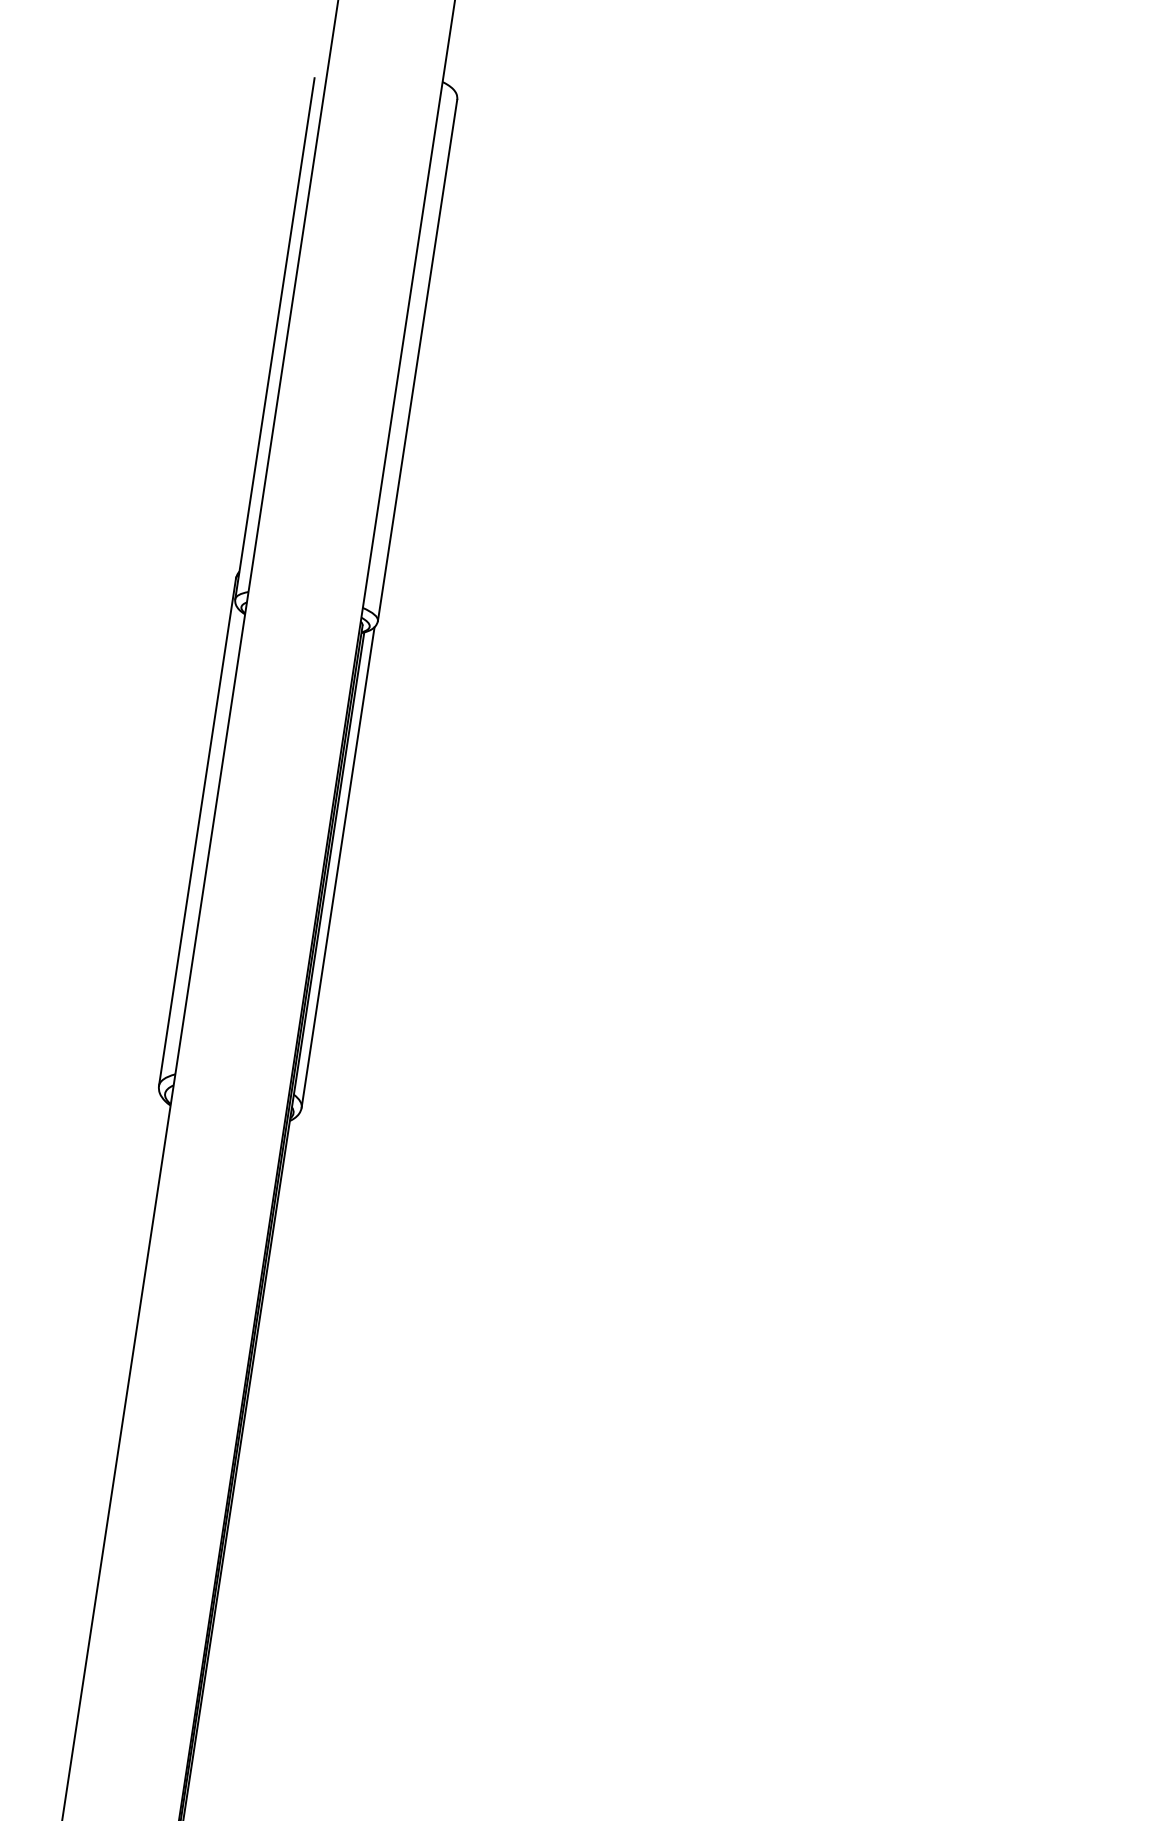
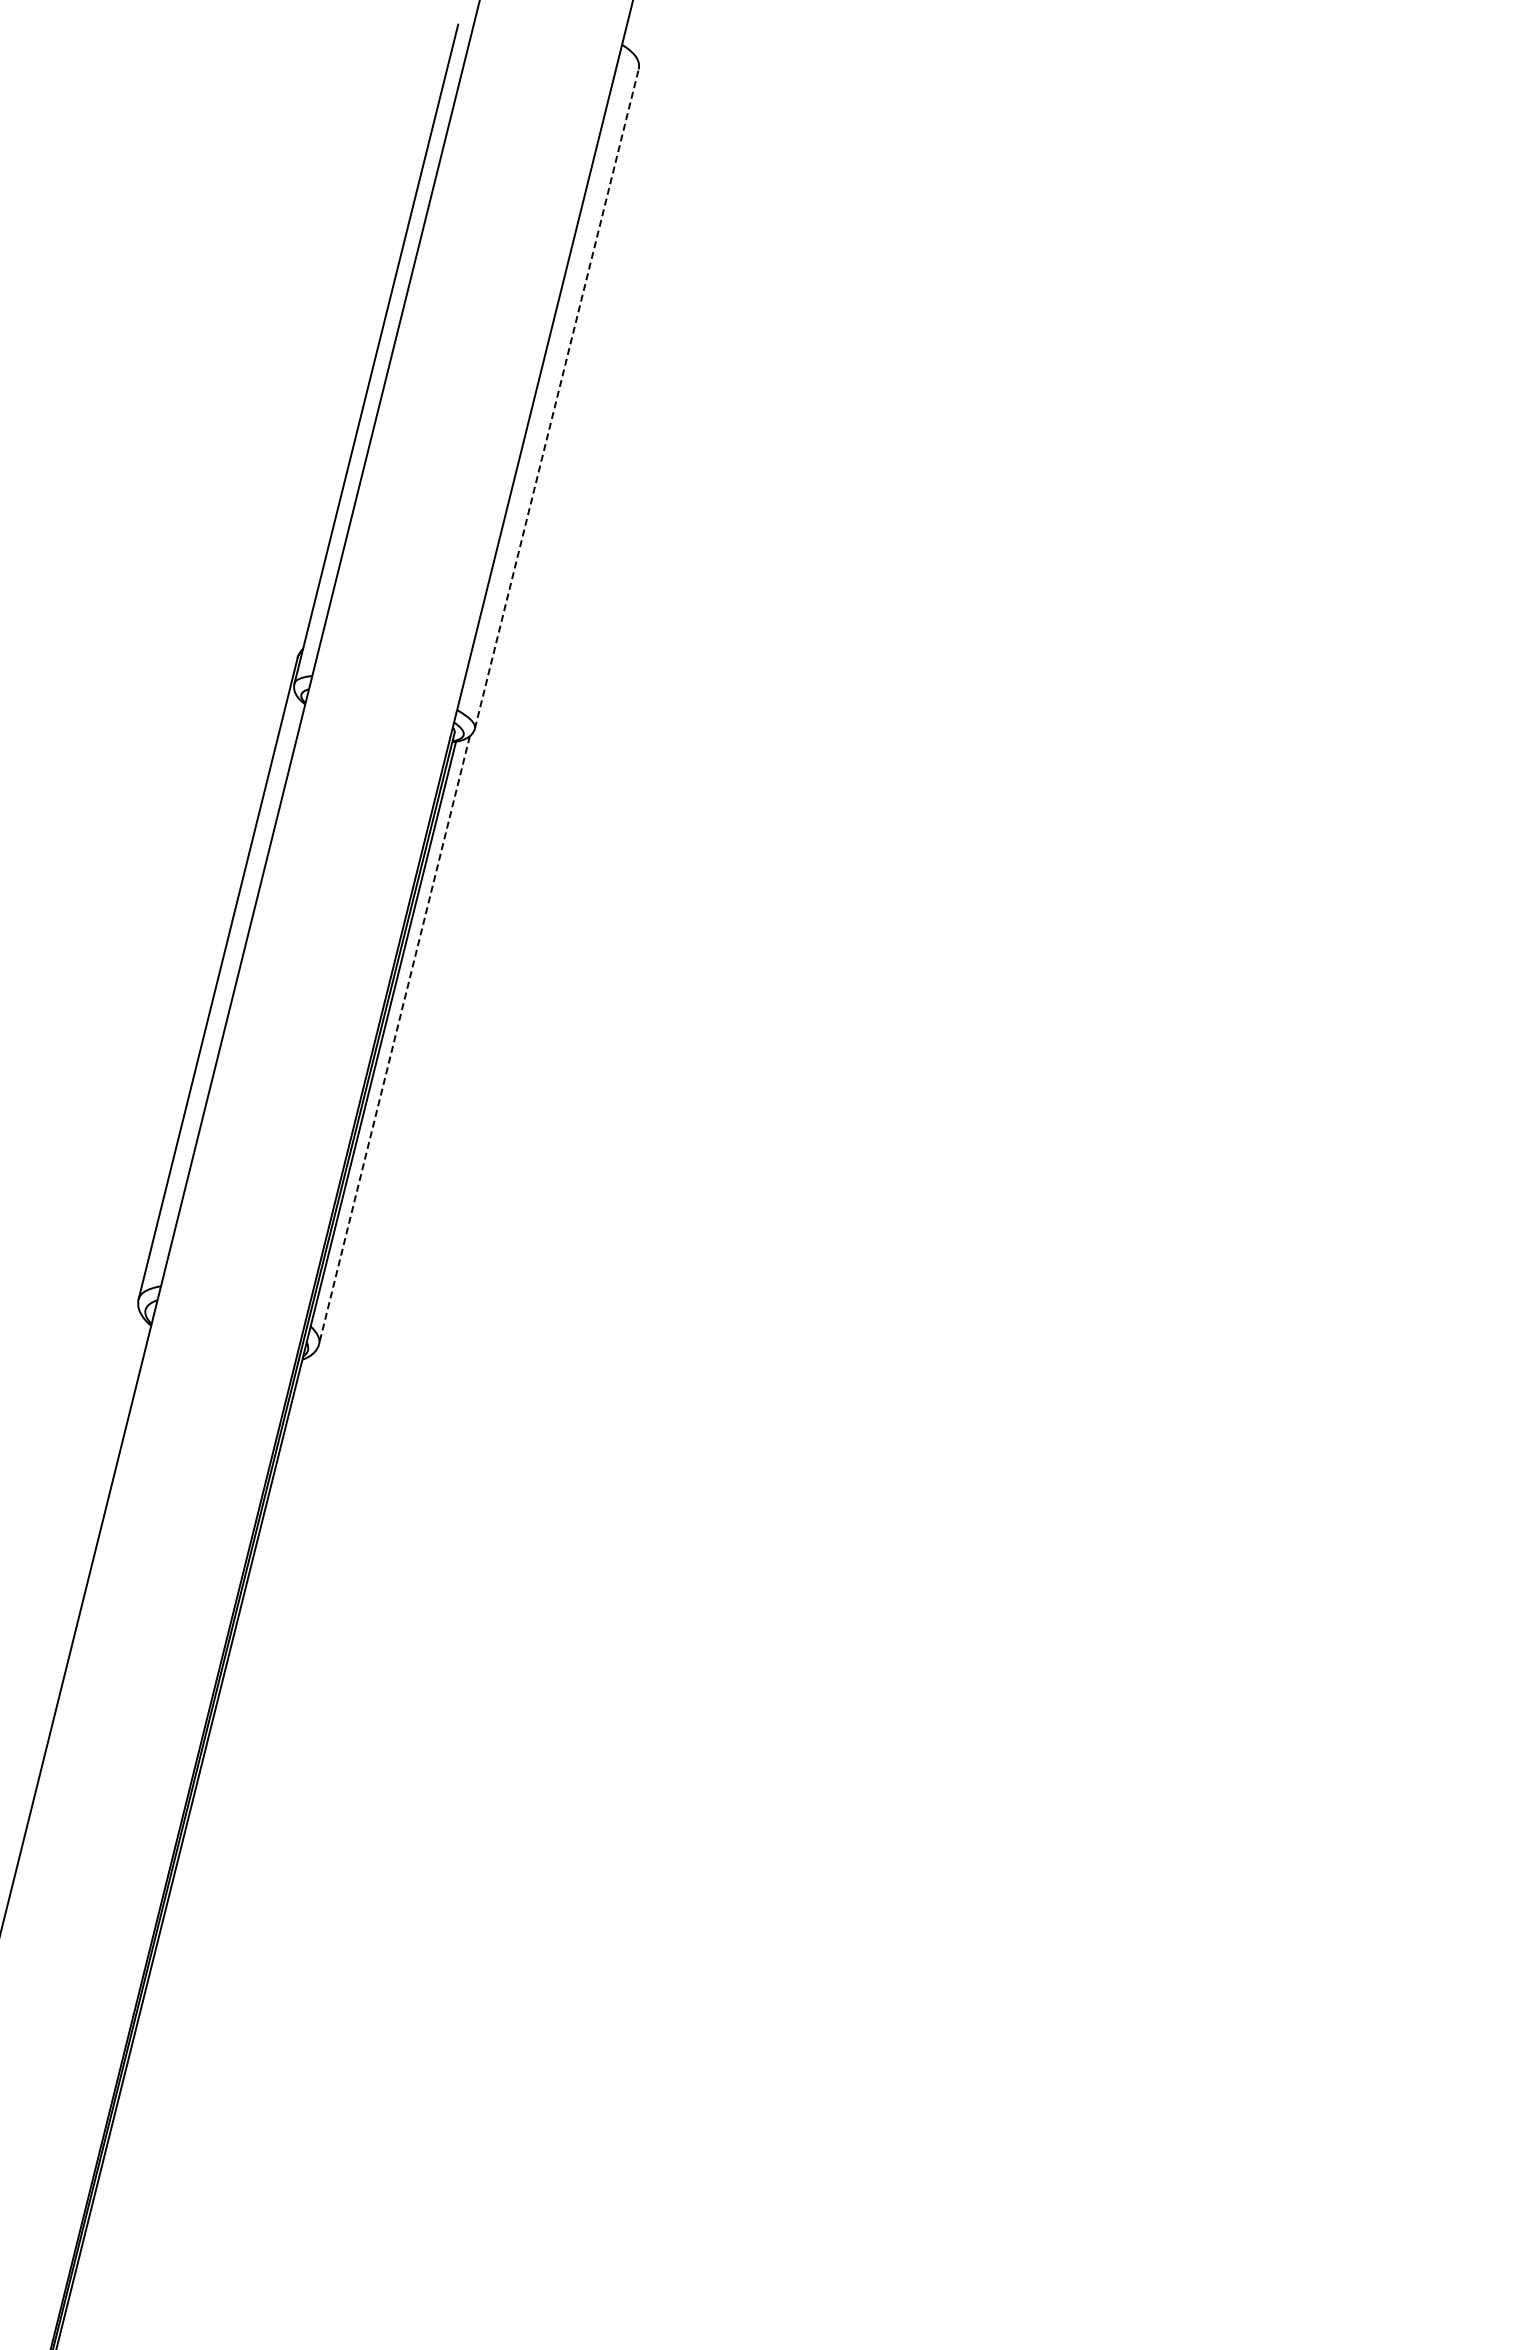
line: (417, 360) -> (556, 399), solid -> dashed
line: (338, 867) -> (394, 1040), solid -> dashed

